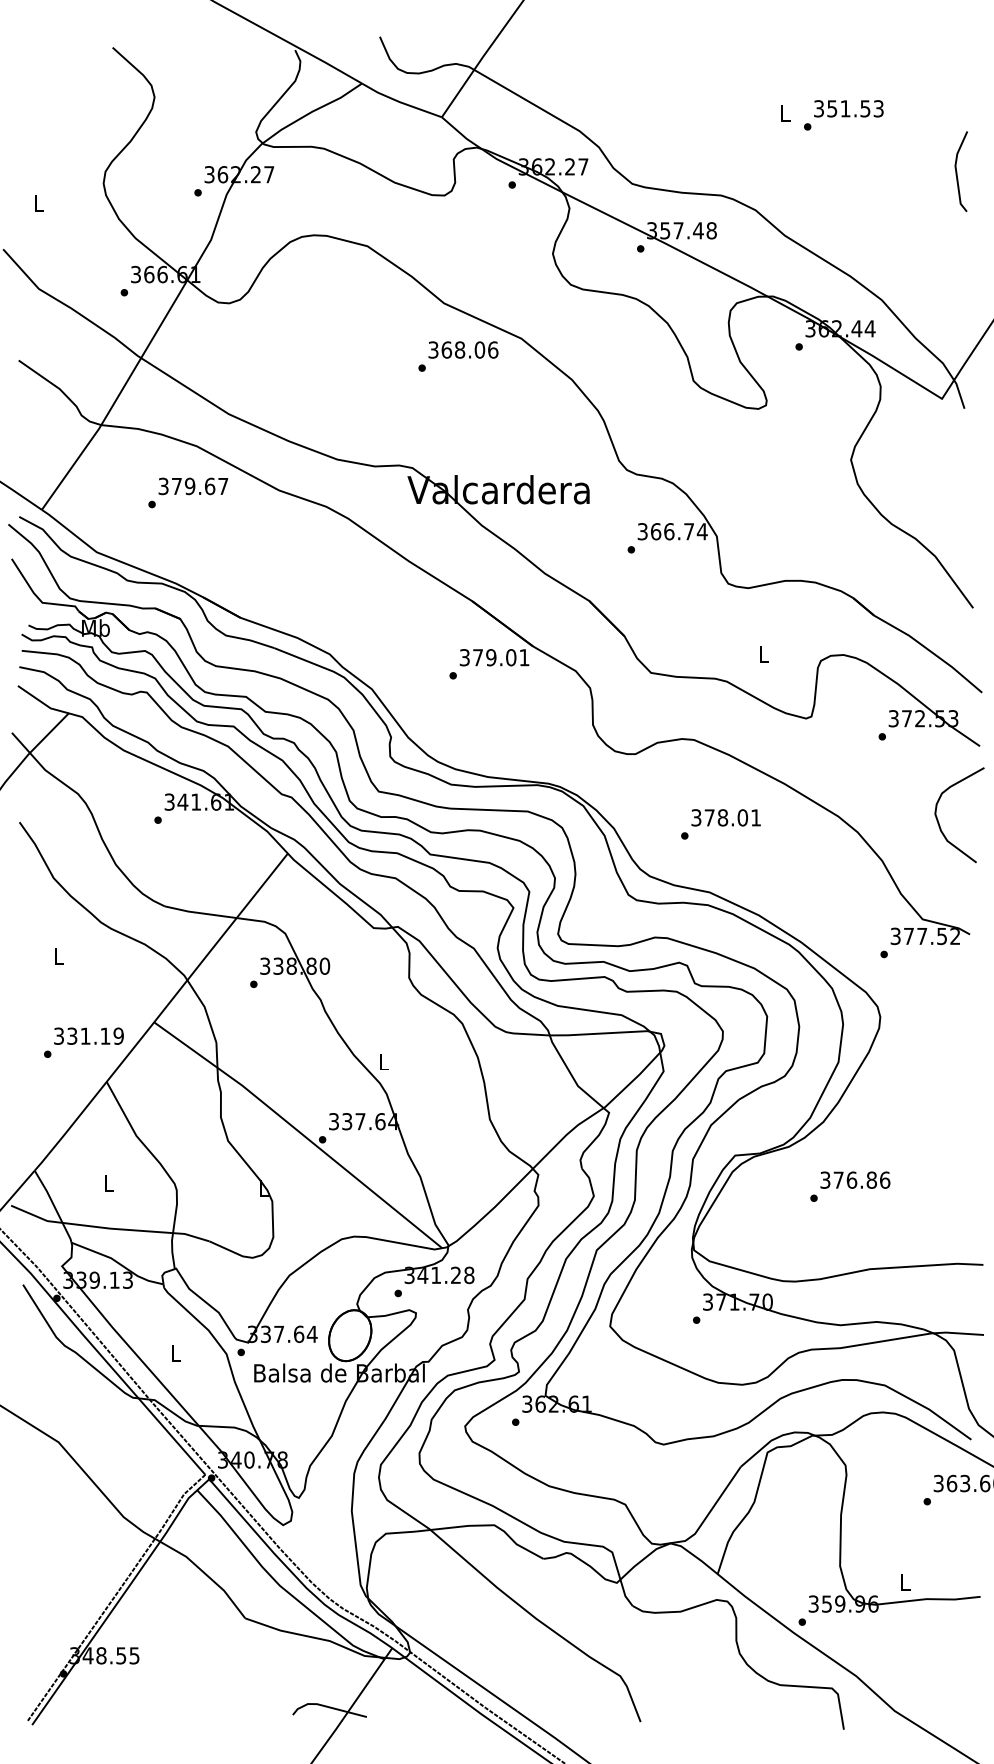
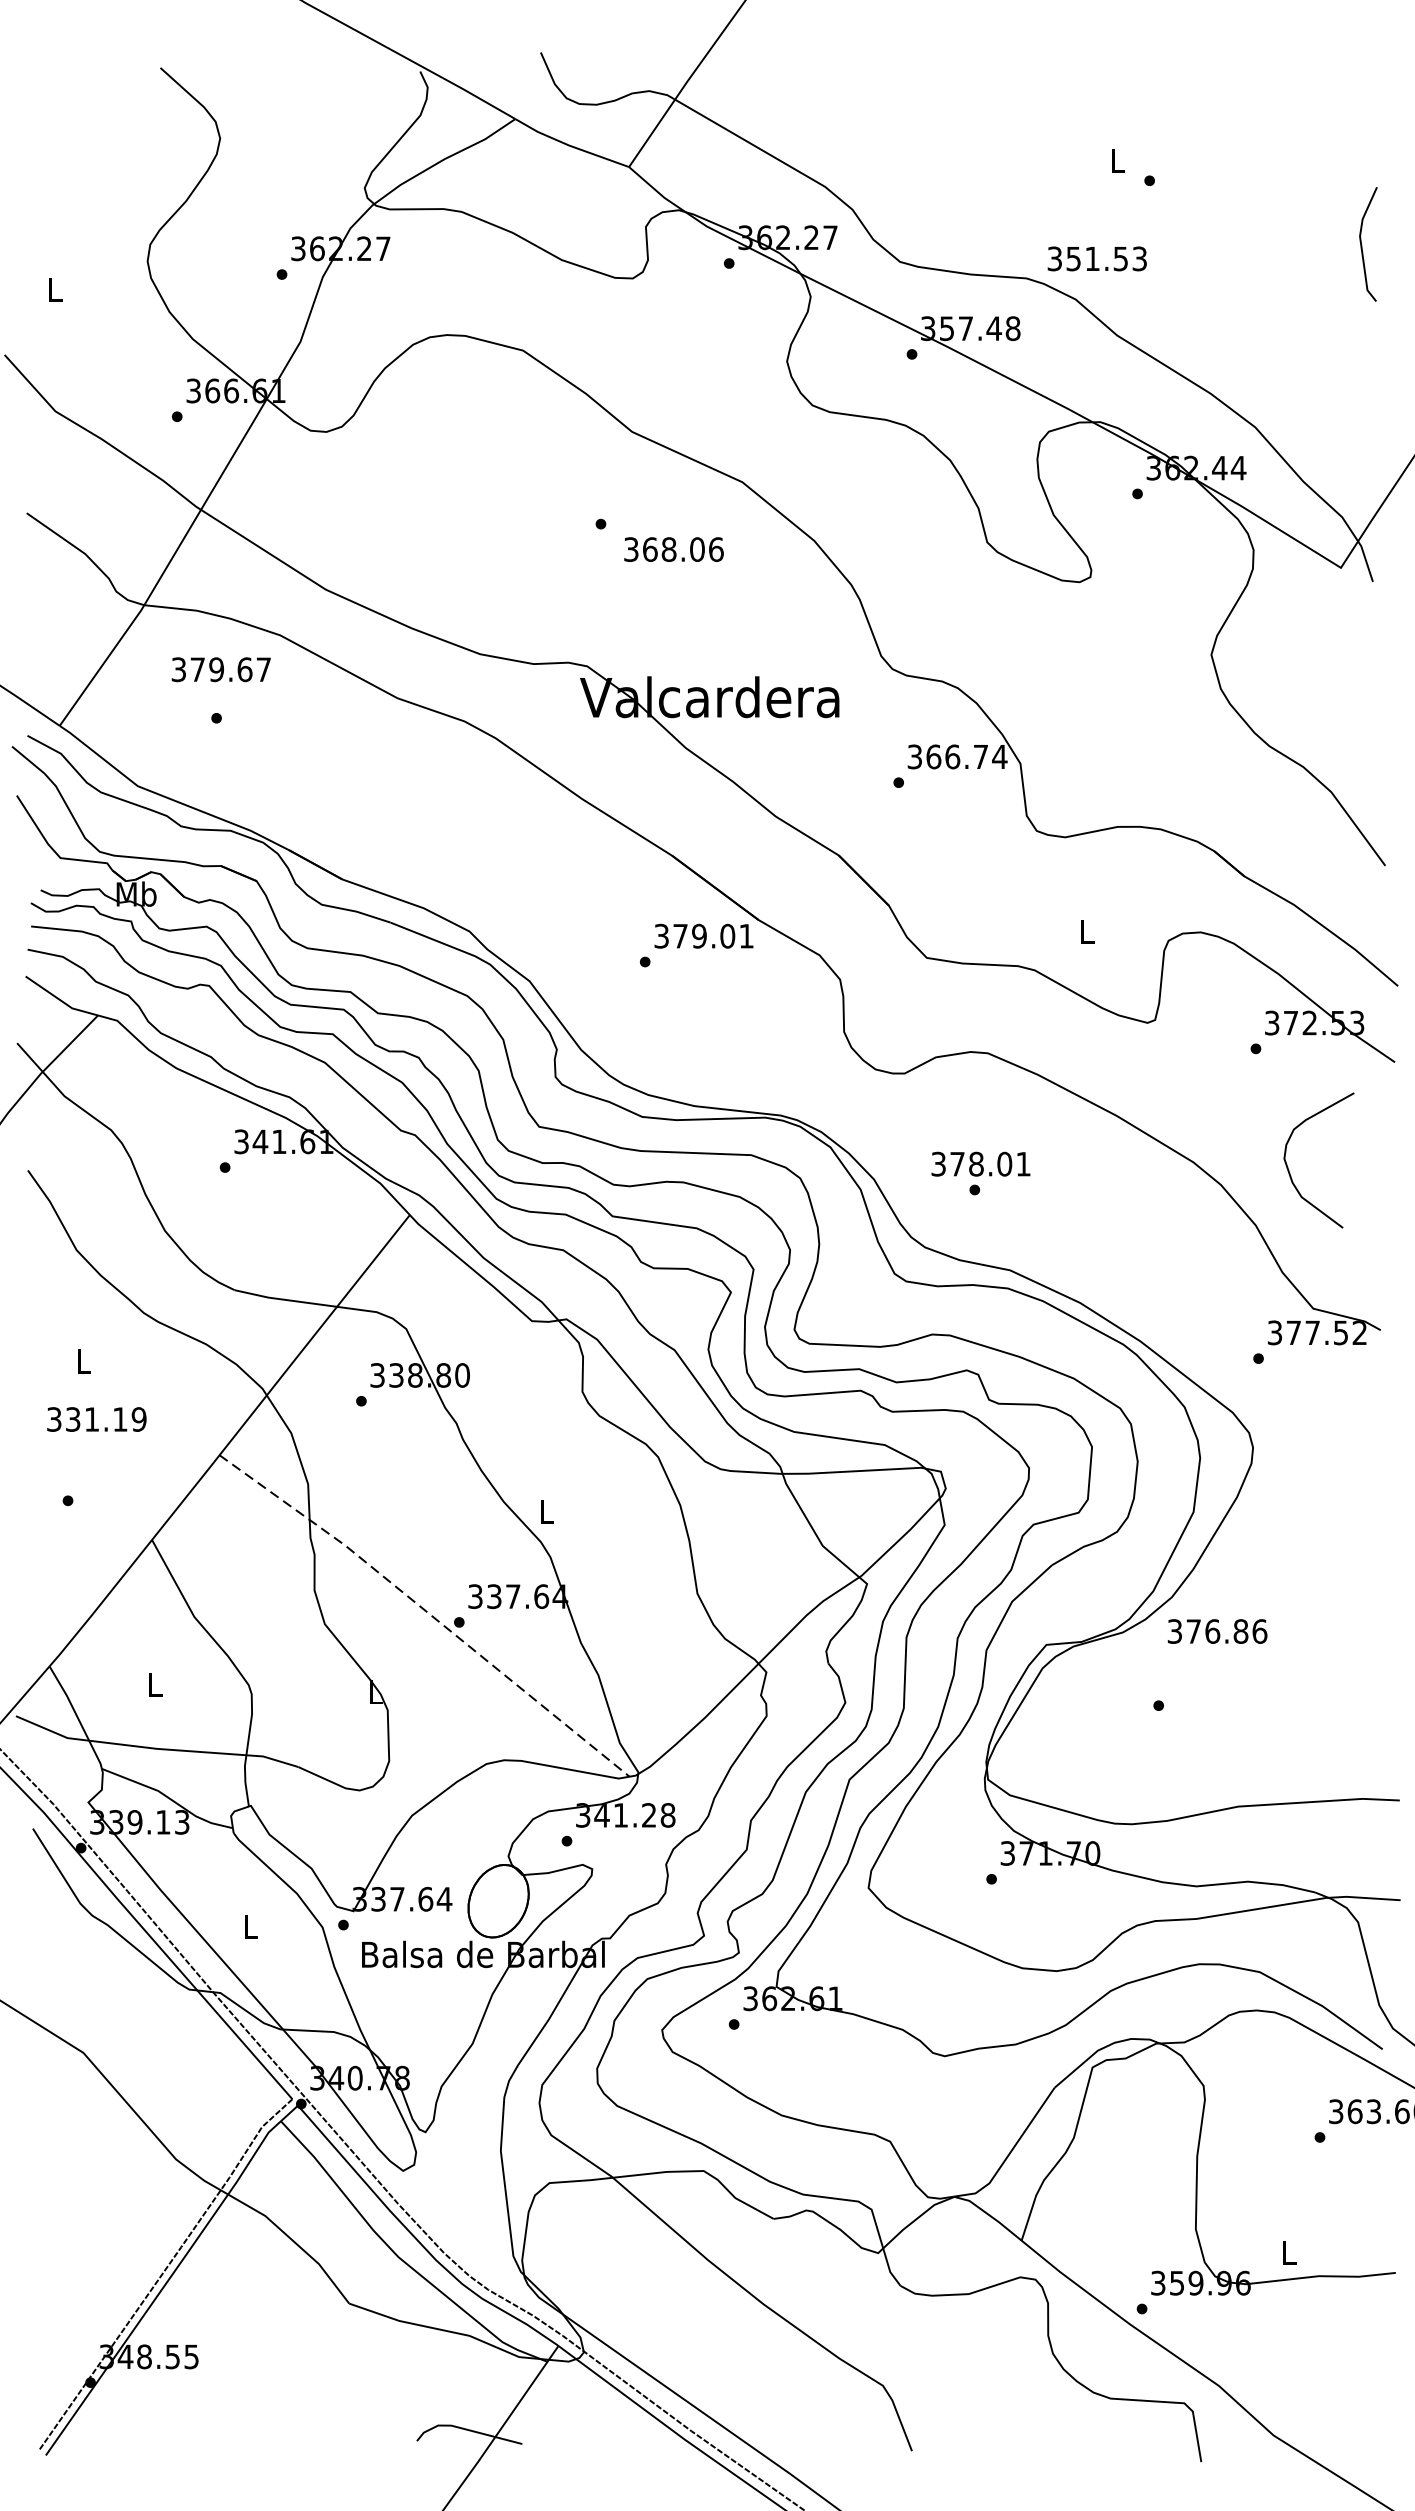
text: (848, 108) -> (1096, 258), moved
text: (463, 349) -> (674, 548), moved
text: (193, 486) -> (221, 669), moved
text: (725, 817) -> (980, 1163), moved
curve: (939, 822) -> (1290, 1170), moved
text: (88, 1035) -> (96, 1418), moved
line: (299, 1132) -> (426, 1612), solid -> dashed
text: (855, 1179) -> (1217, 1630), moved

